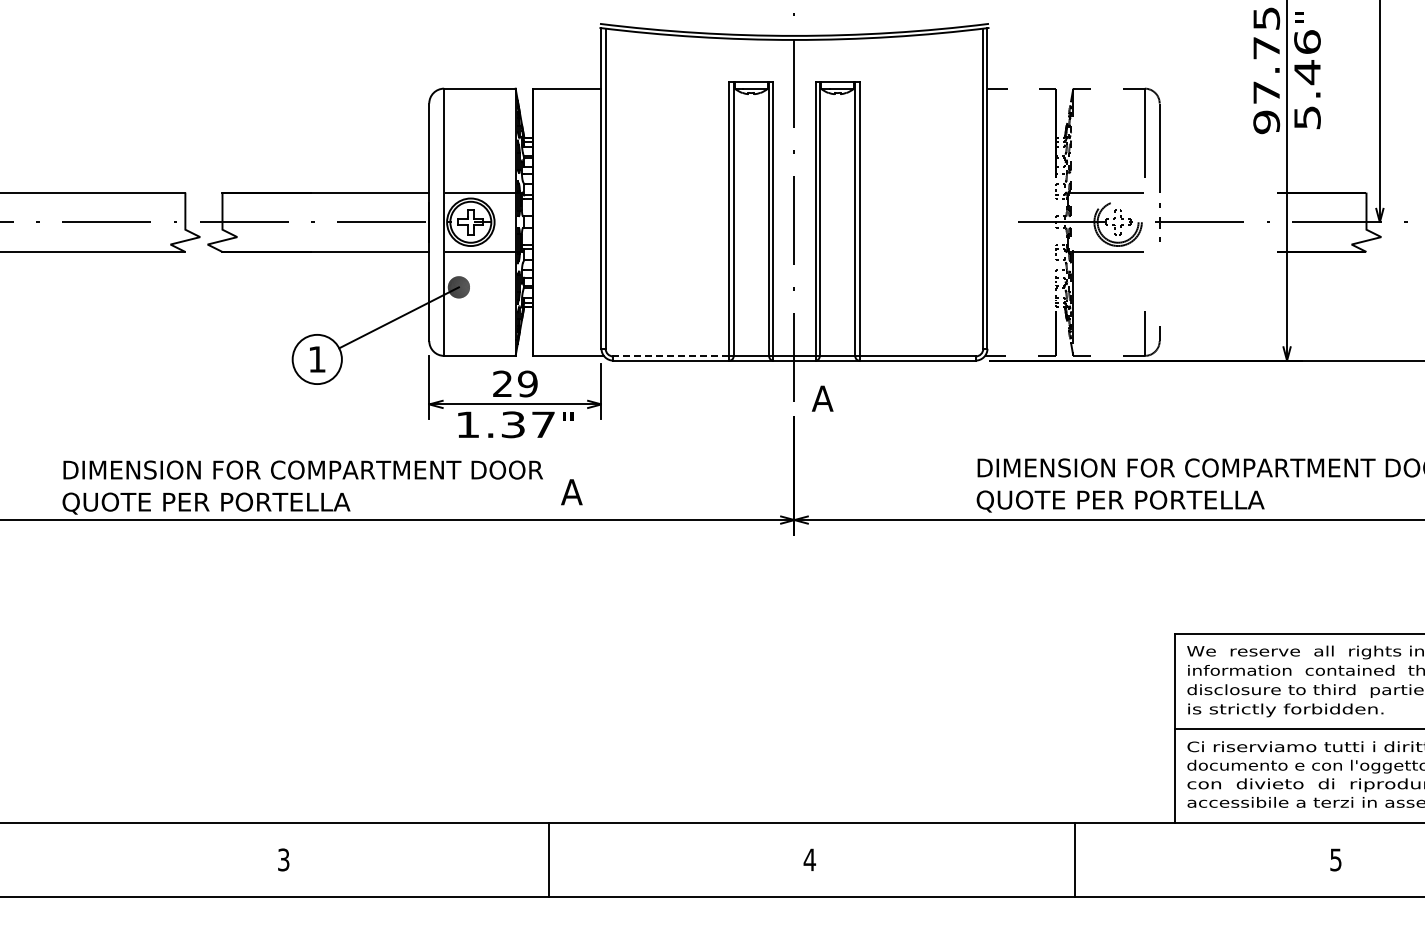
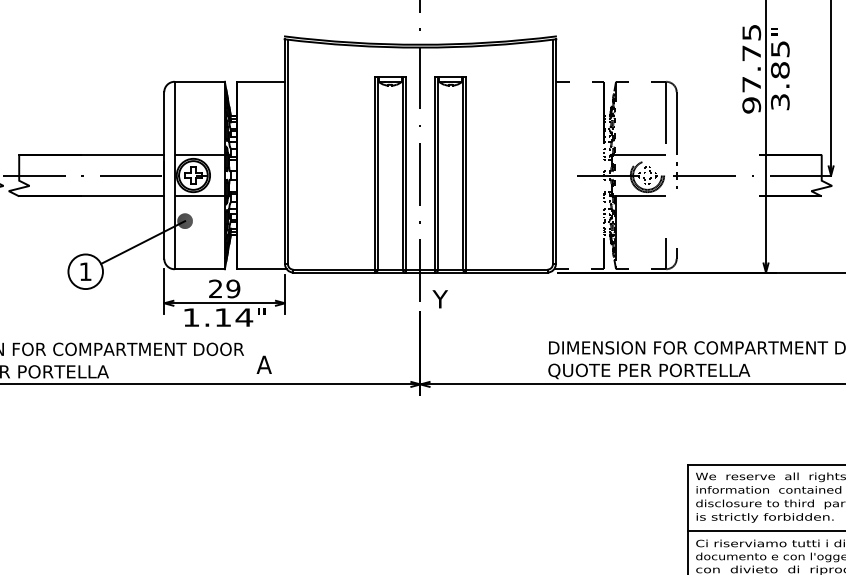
text: (1307, 79) -> (780, 75), 5.46 -> 3.85
line: (670, 356) -> (333, 269), dashed -> solid
text: (822, 398) -> (440, 299), A -> Y
text: (528, 424) -> (233, 317), 1.37 -> 1.14

